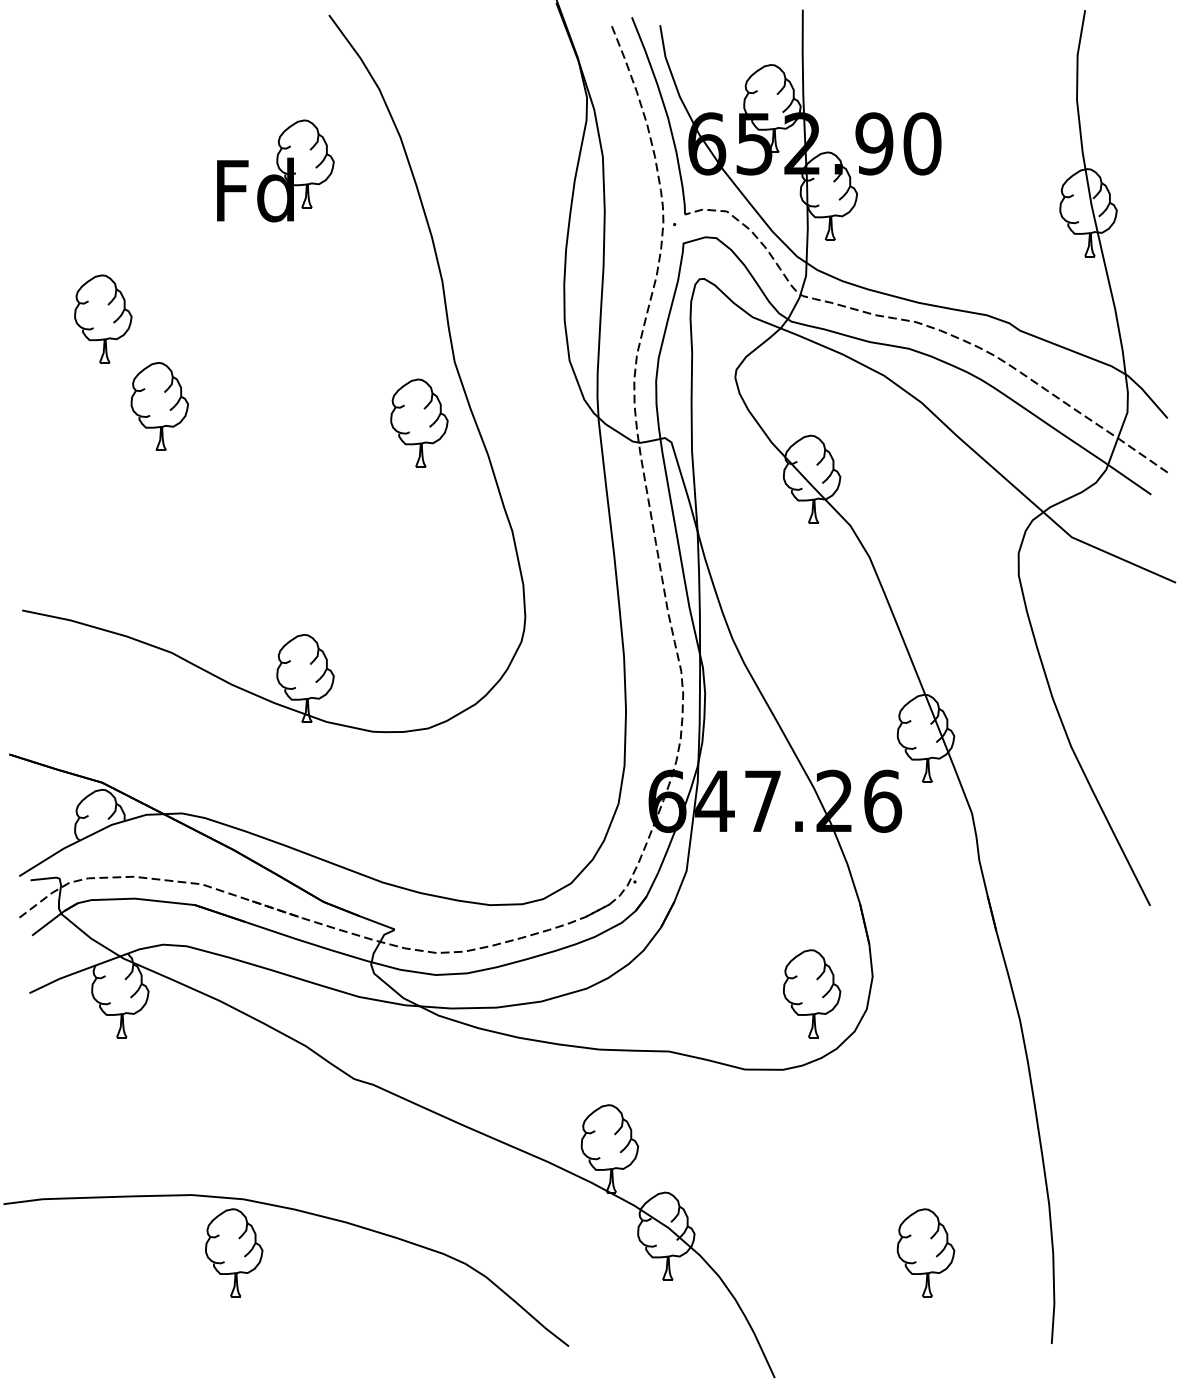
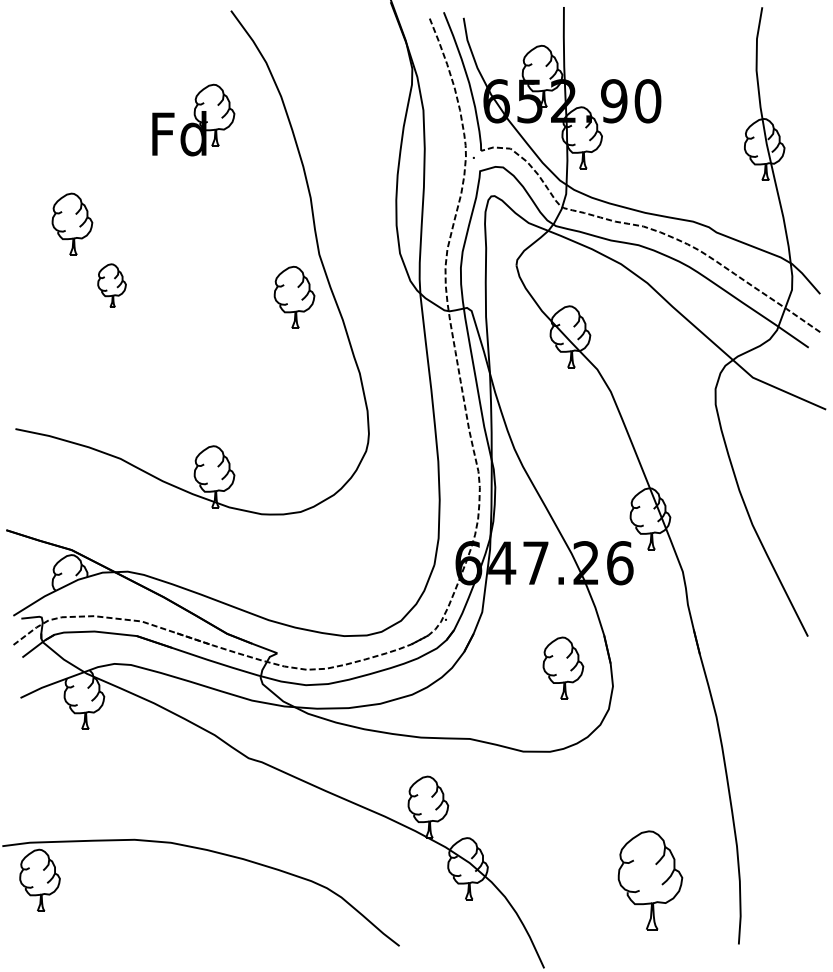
part: (159, 406) -> (111, 285), size x0.7
part: (812, 993) -> (563, 667), moved
part: (234, 1252) -> (40, 880), moved
part: (925, 1252) -> (650, 880), size x1.6

